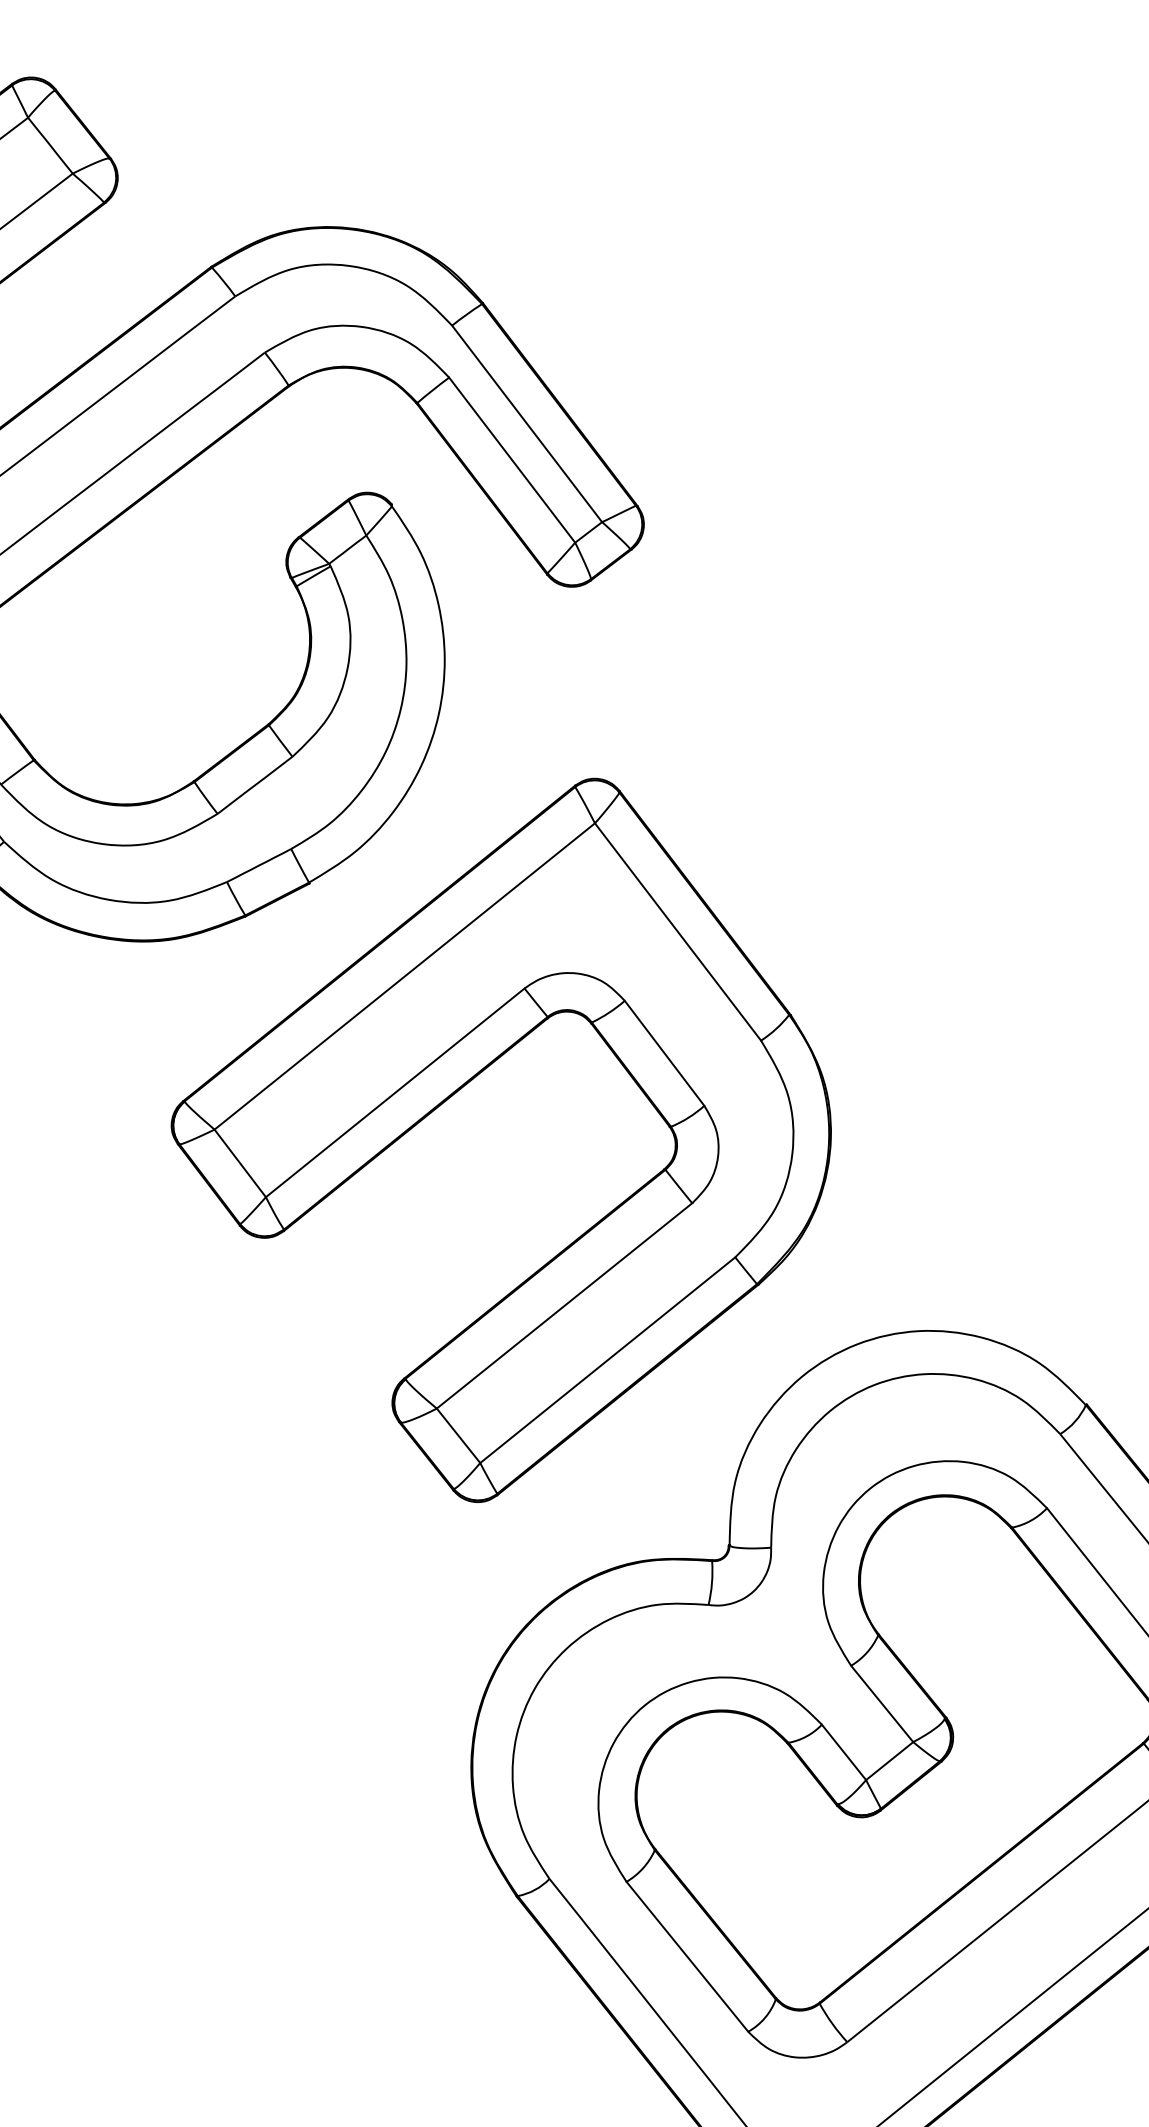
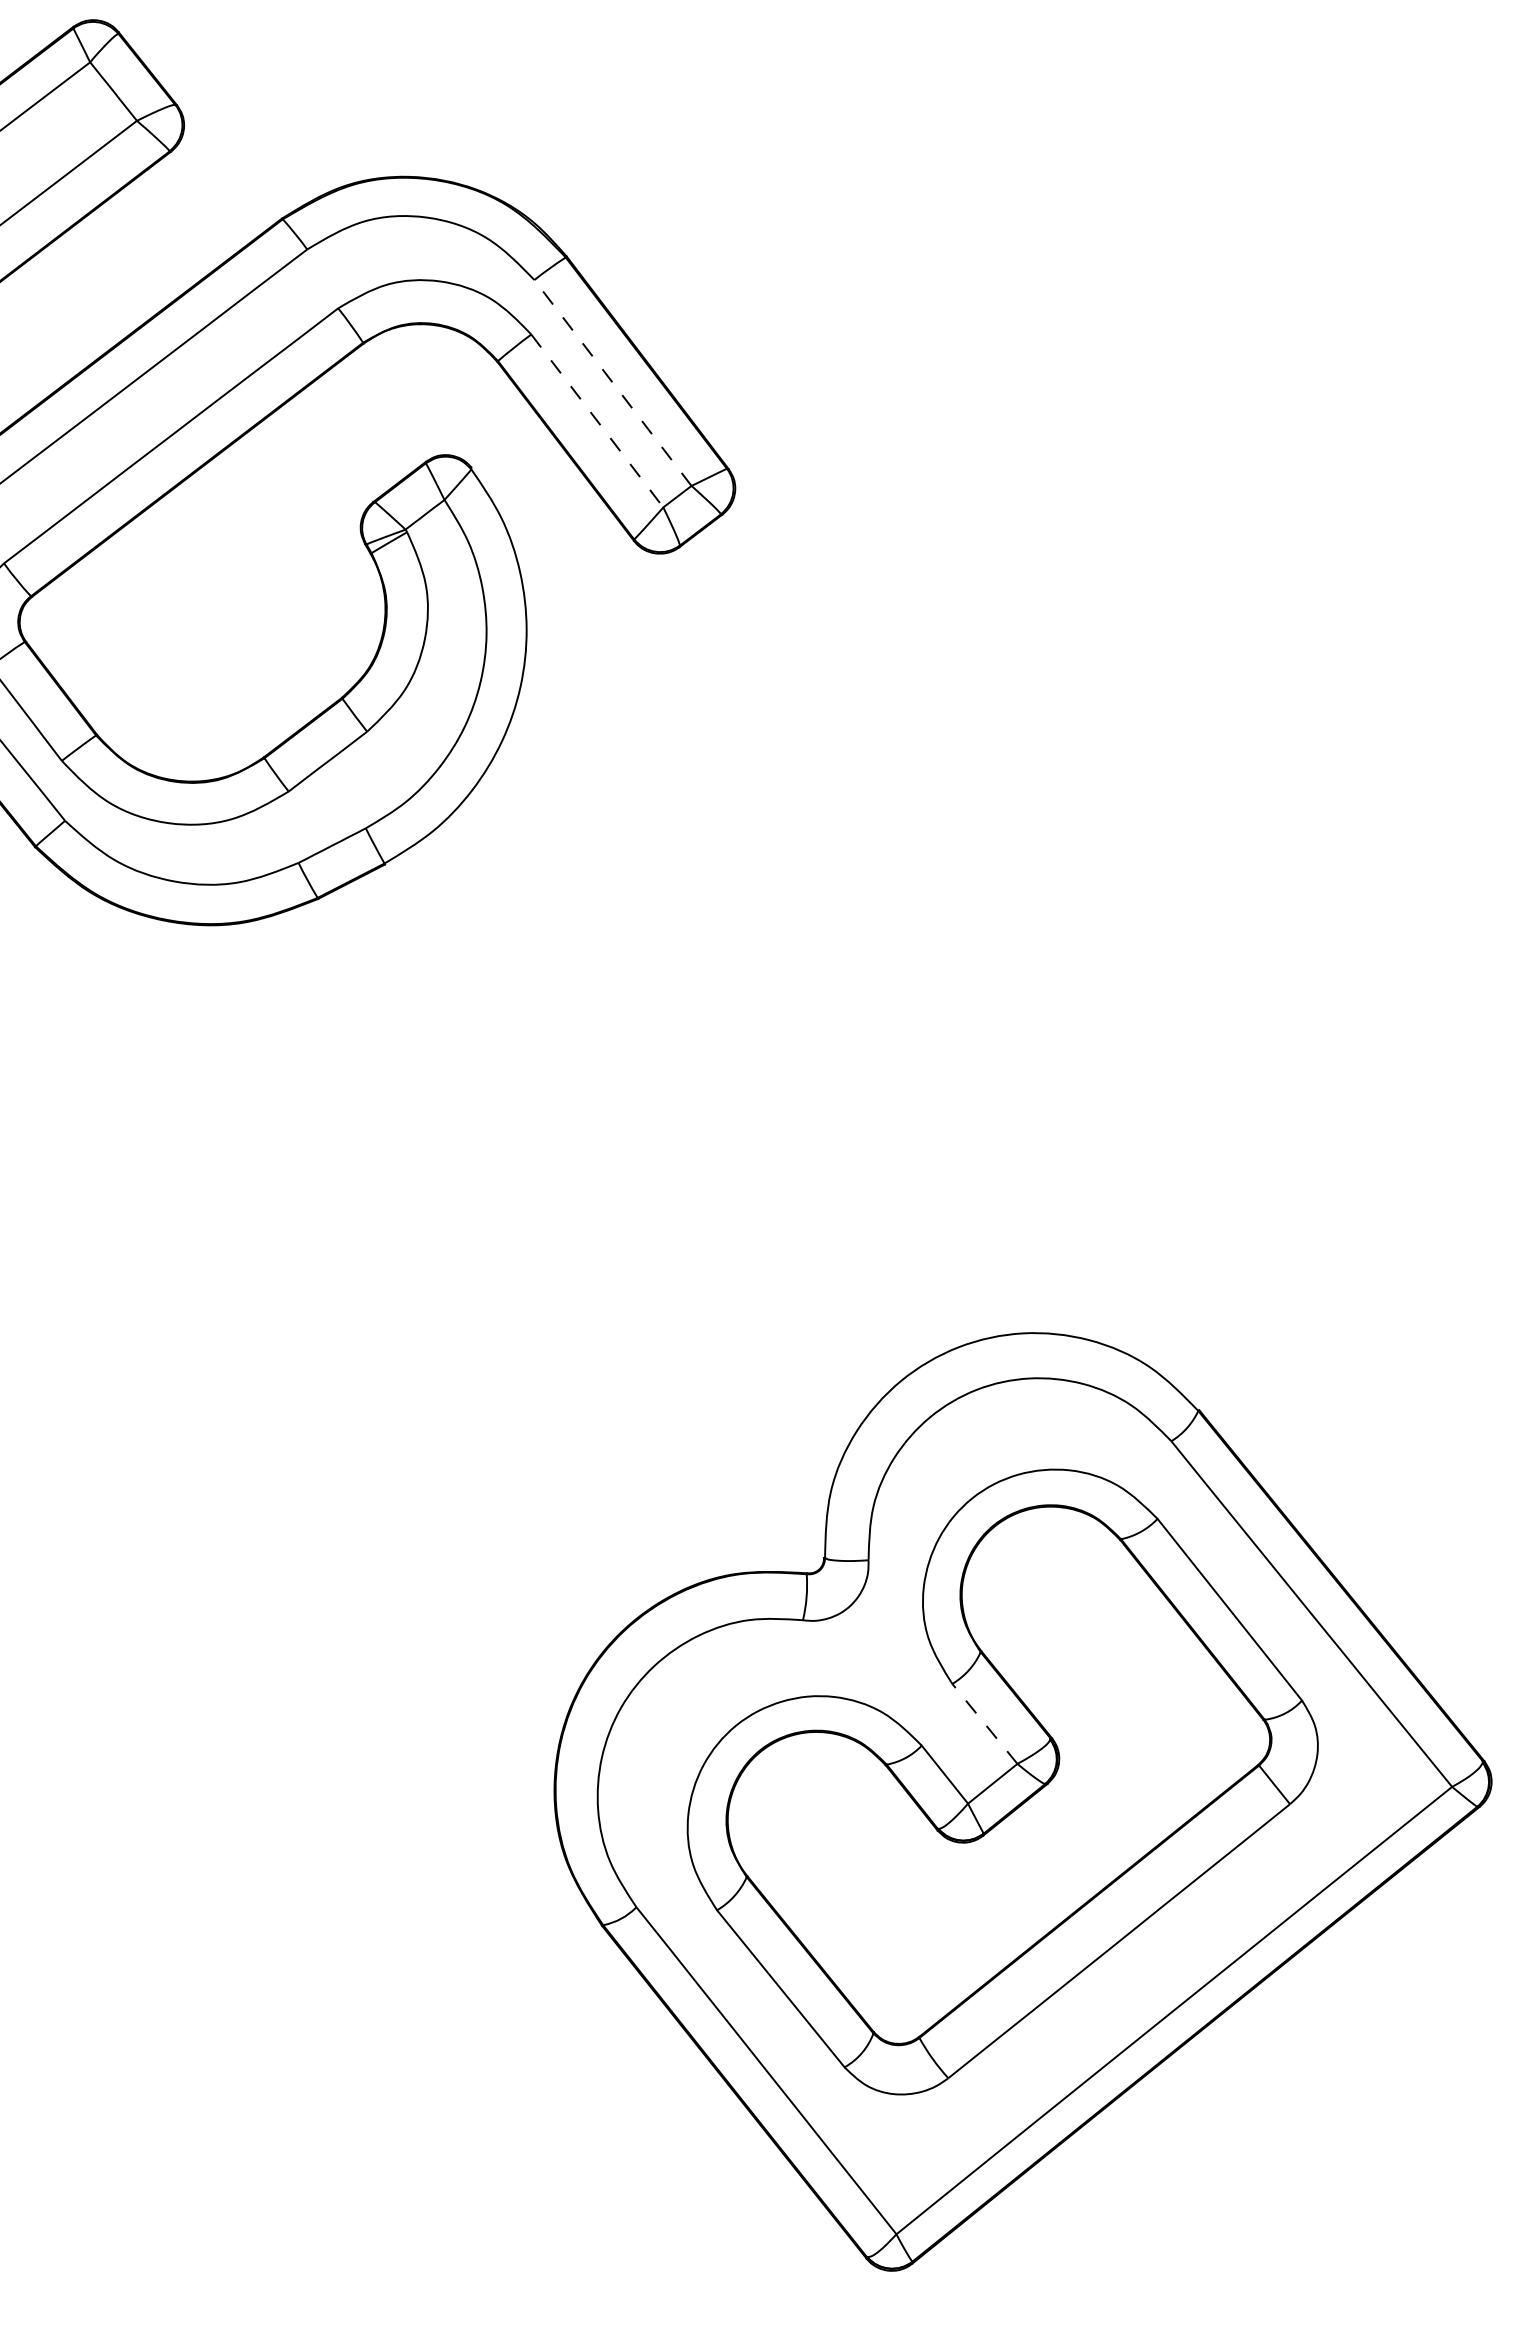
line: (526, 423) -> (612, 382), solid -> dashed
line: (512, 459) -> (597, 420), solid -> dashed
part: (459, 1090) -> (542, 1081), removed
line: (881, 1703) -> (984, 1723), solid -> dashed

